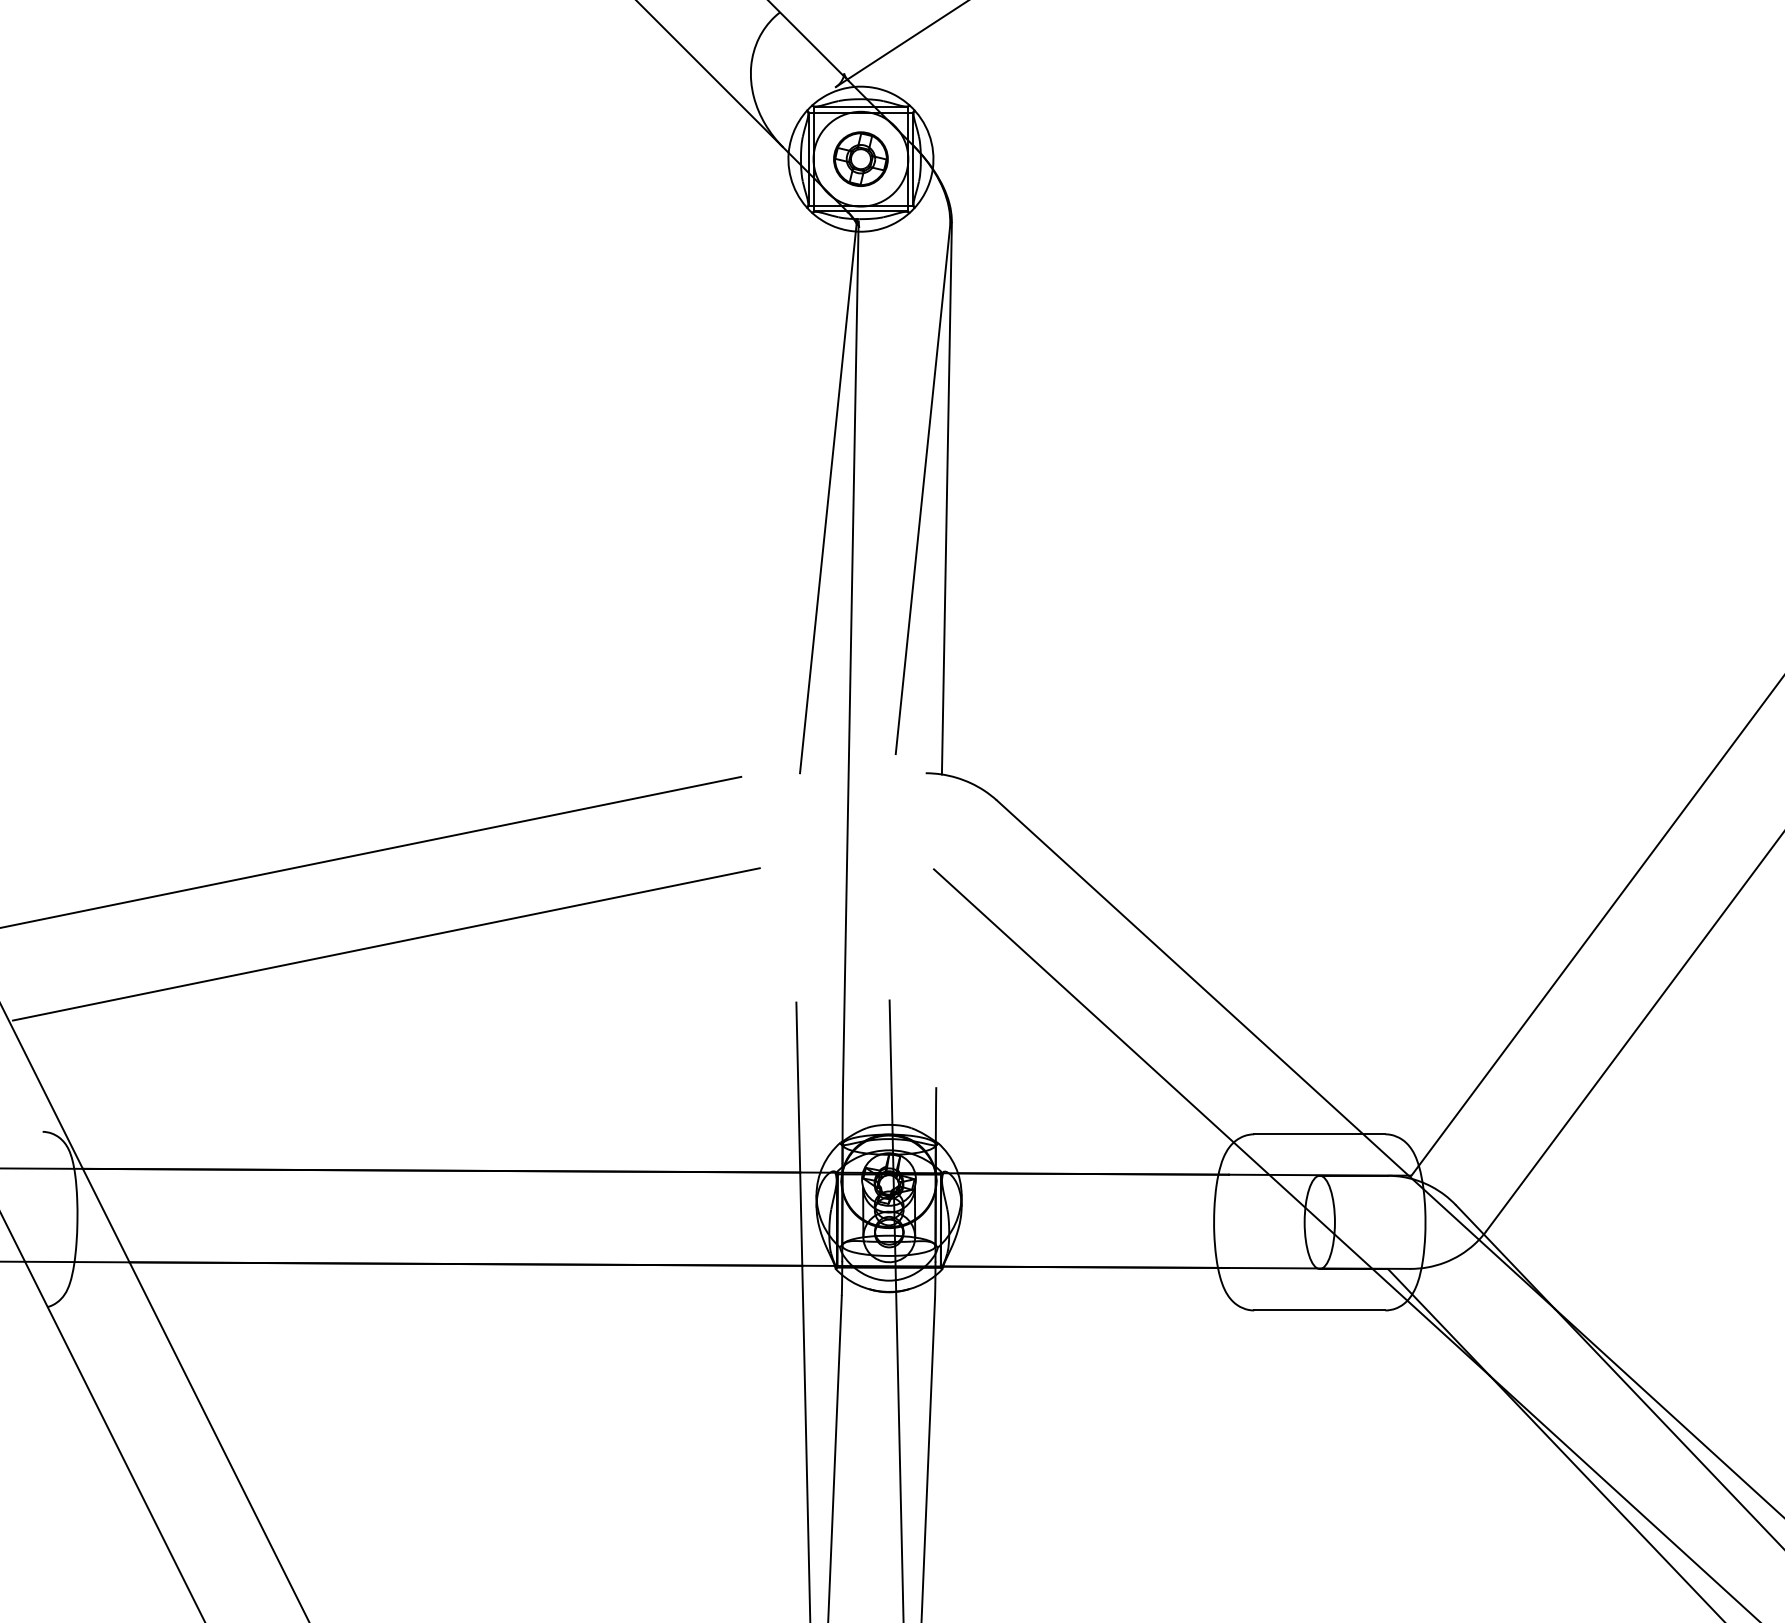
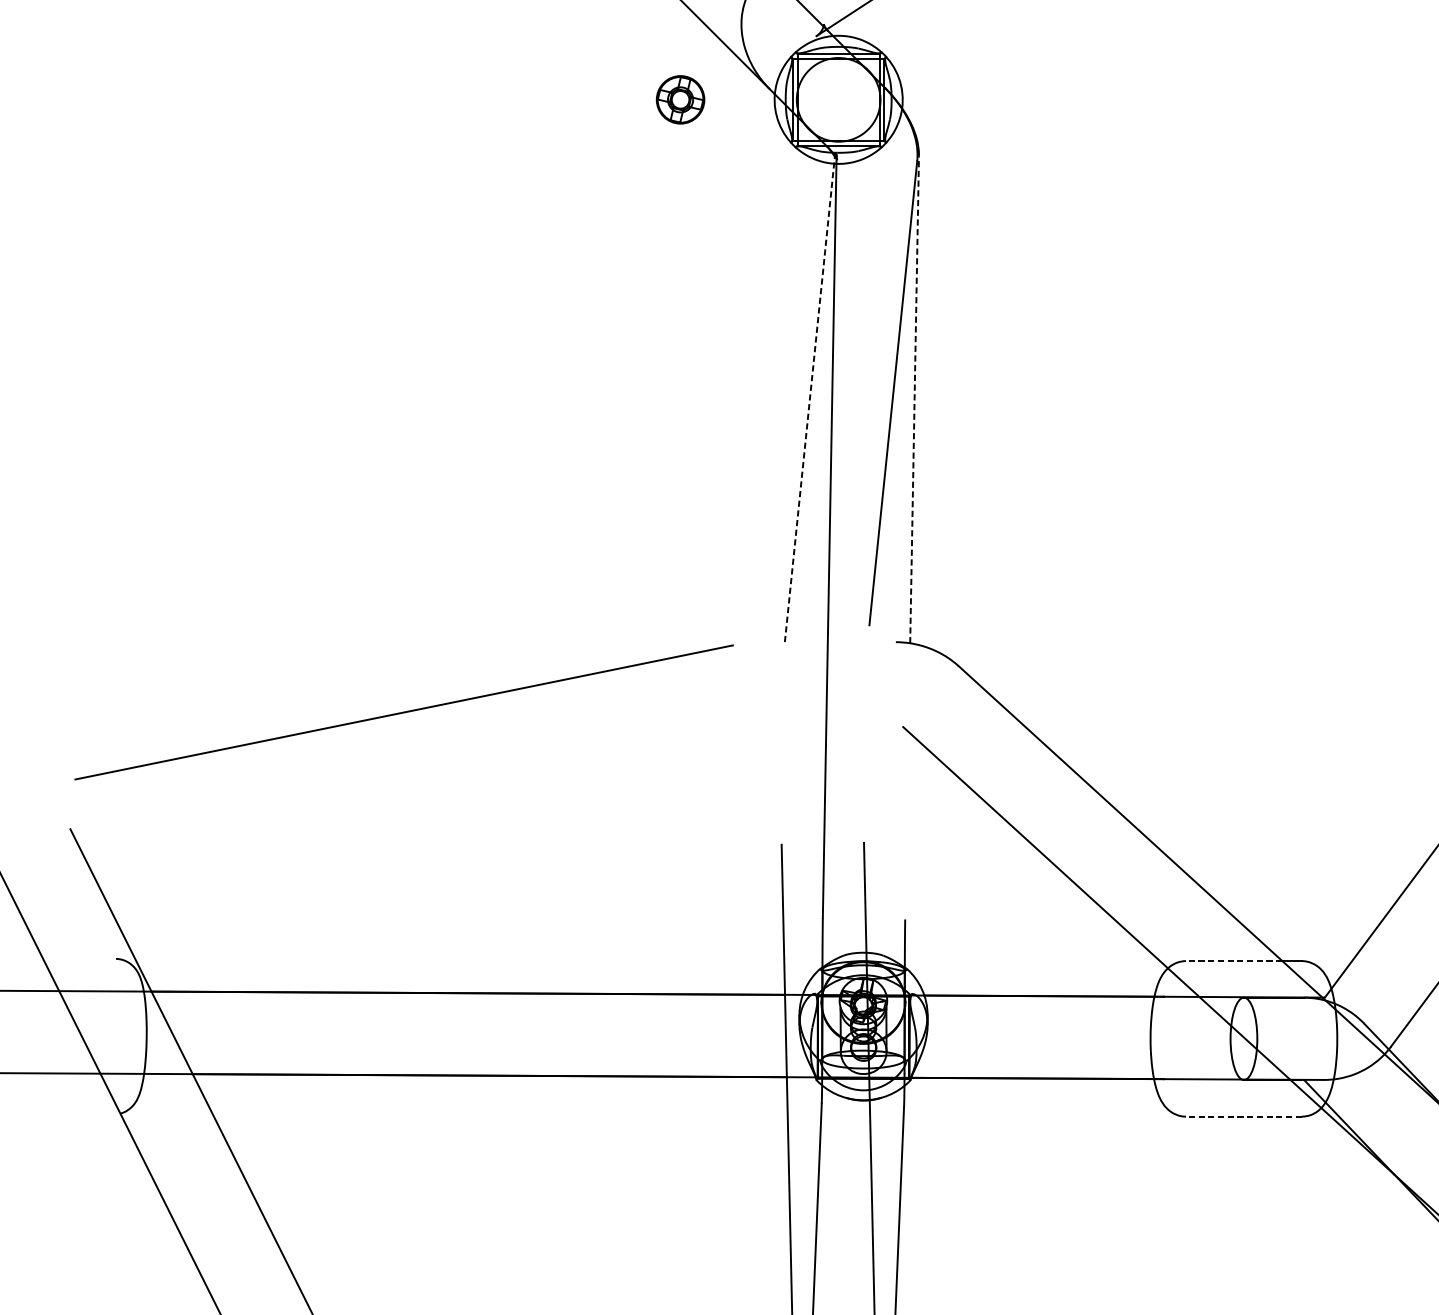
part: (860, 158) -> (680, 99), moved
line: (828, 496) -> (810, 397), solid -> dashed
line: (946, 498) -> (914, 399), solid -> dashed
line: (385, 944) -> (418, 793), removed
line: (1308, 1134) -> (1233, 961), solid -> dashed
line: (1319, 1310) -> (1243, 1116), solid -> dashed

